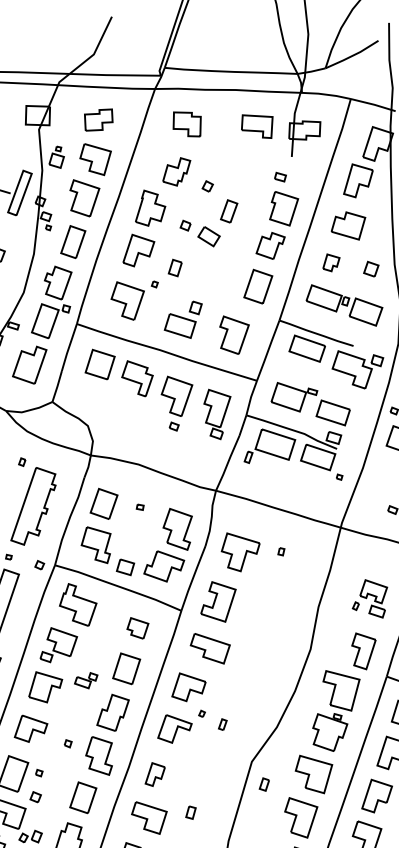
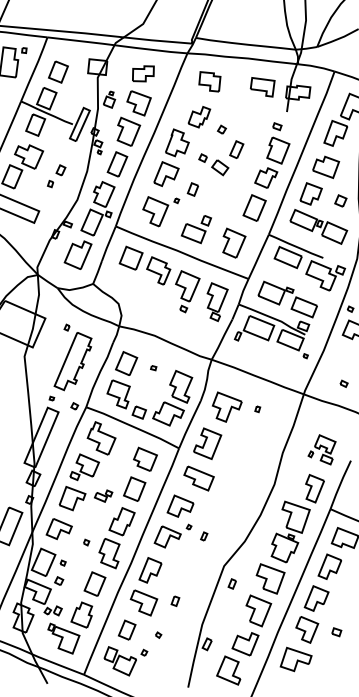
part: (330, 262) -> (310, 193), size x1.67
part: (137, 627) -> (145, 458), size x1.43
part: (155, 774) -> (150, 570), size x1.43

